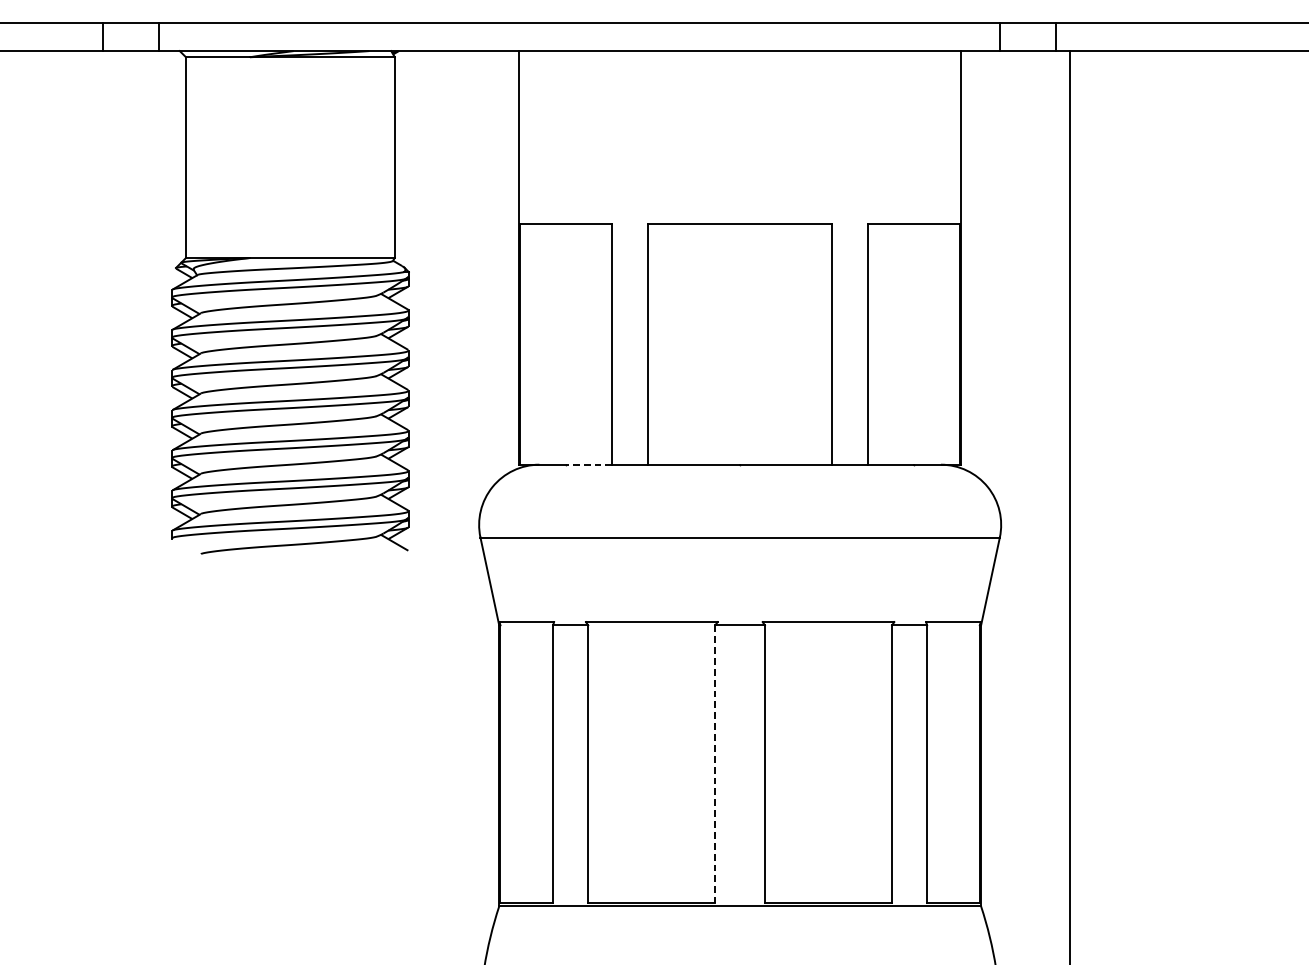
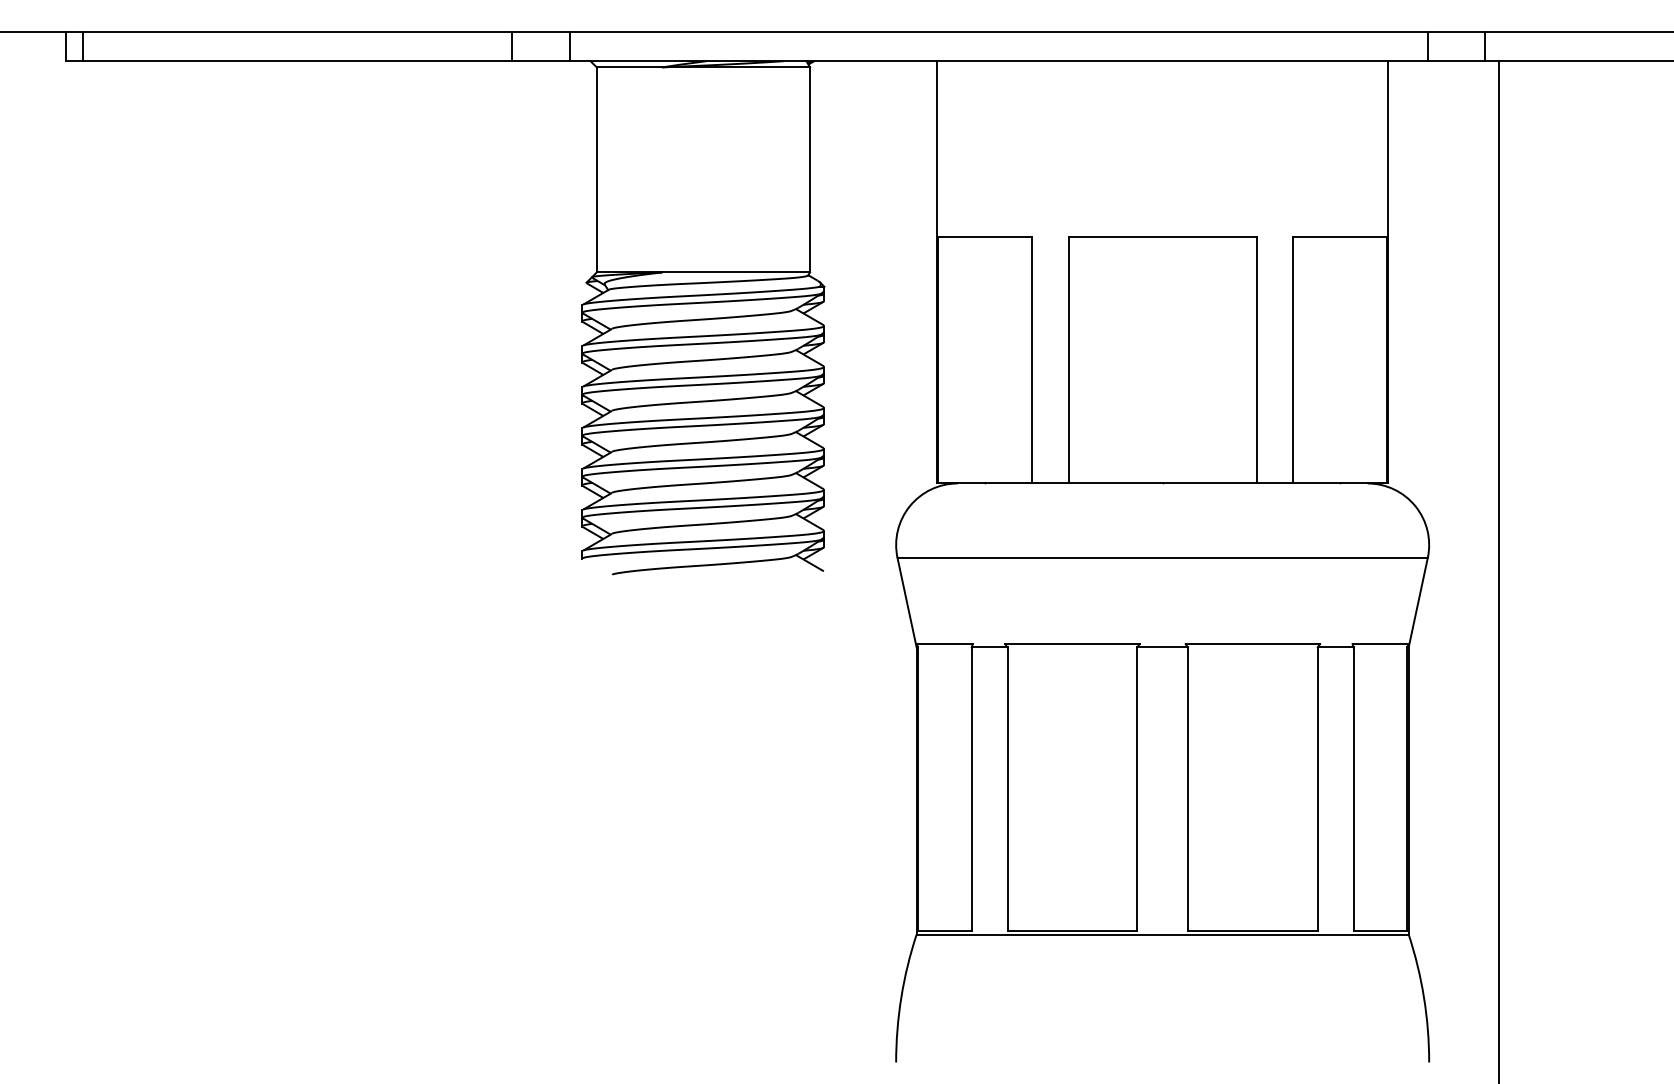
line: (589, 464) -> (1008, 483), dashed -> solid
line: (715, 764) -> (1137, 789), dashed -> solid

